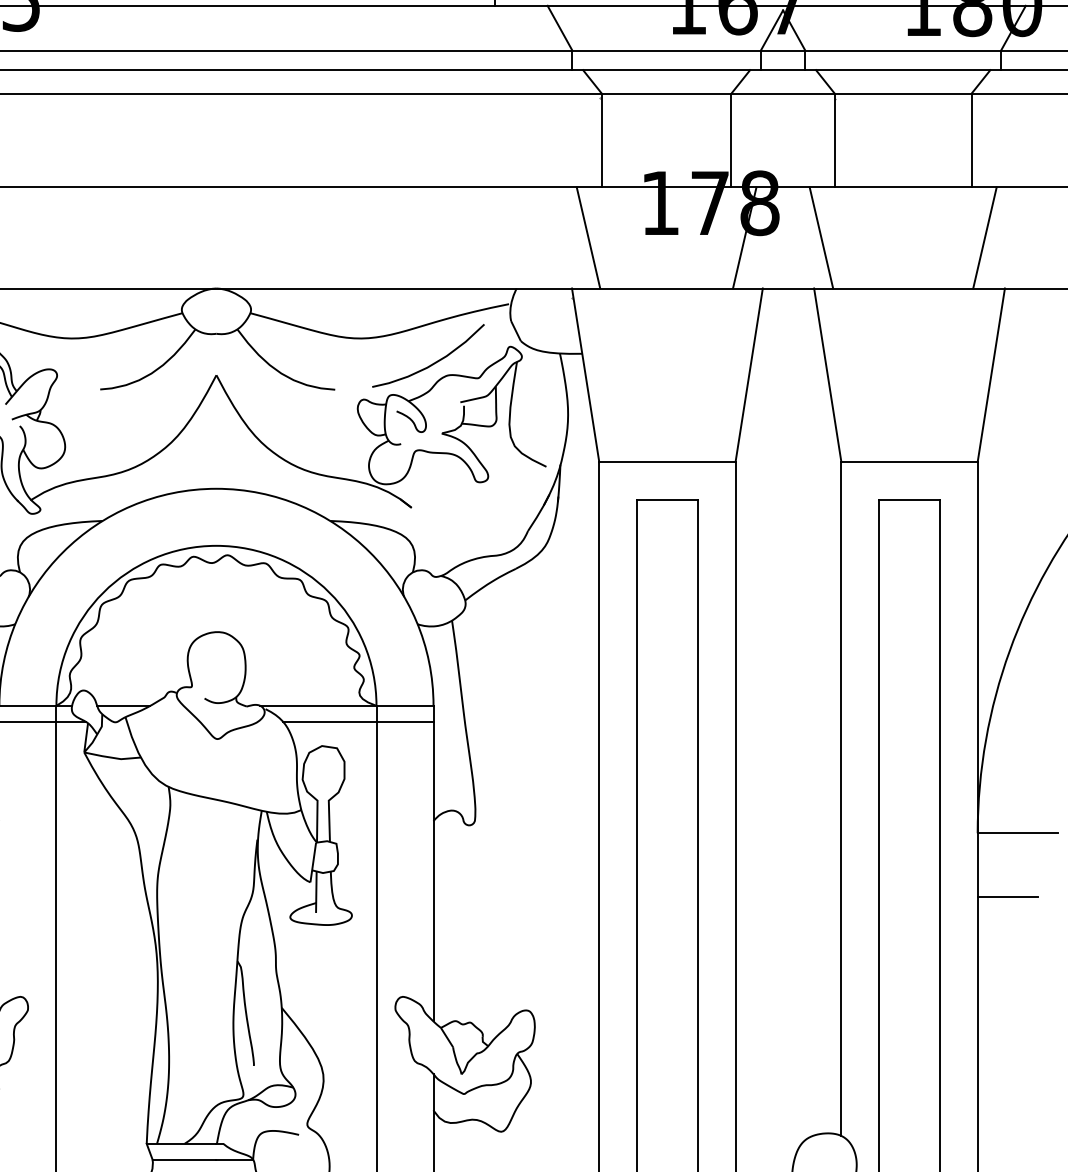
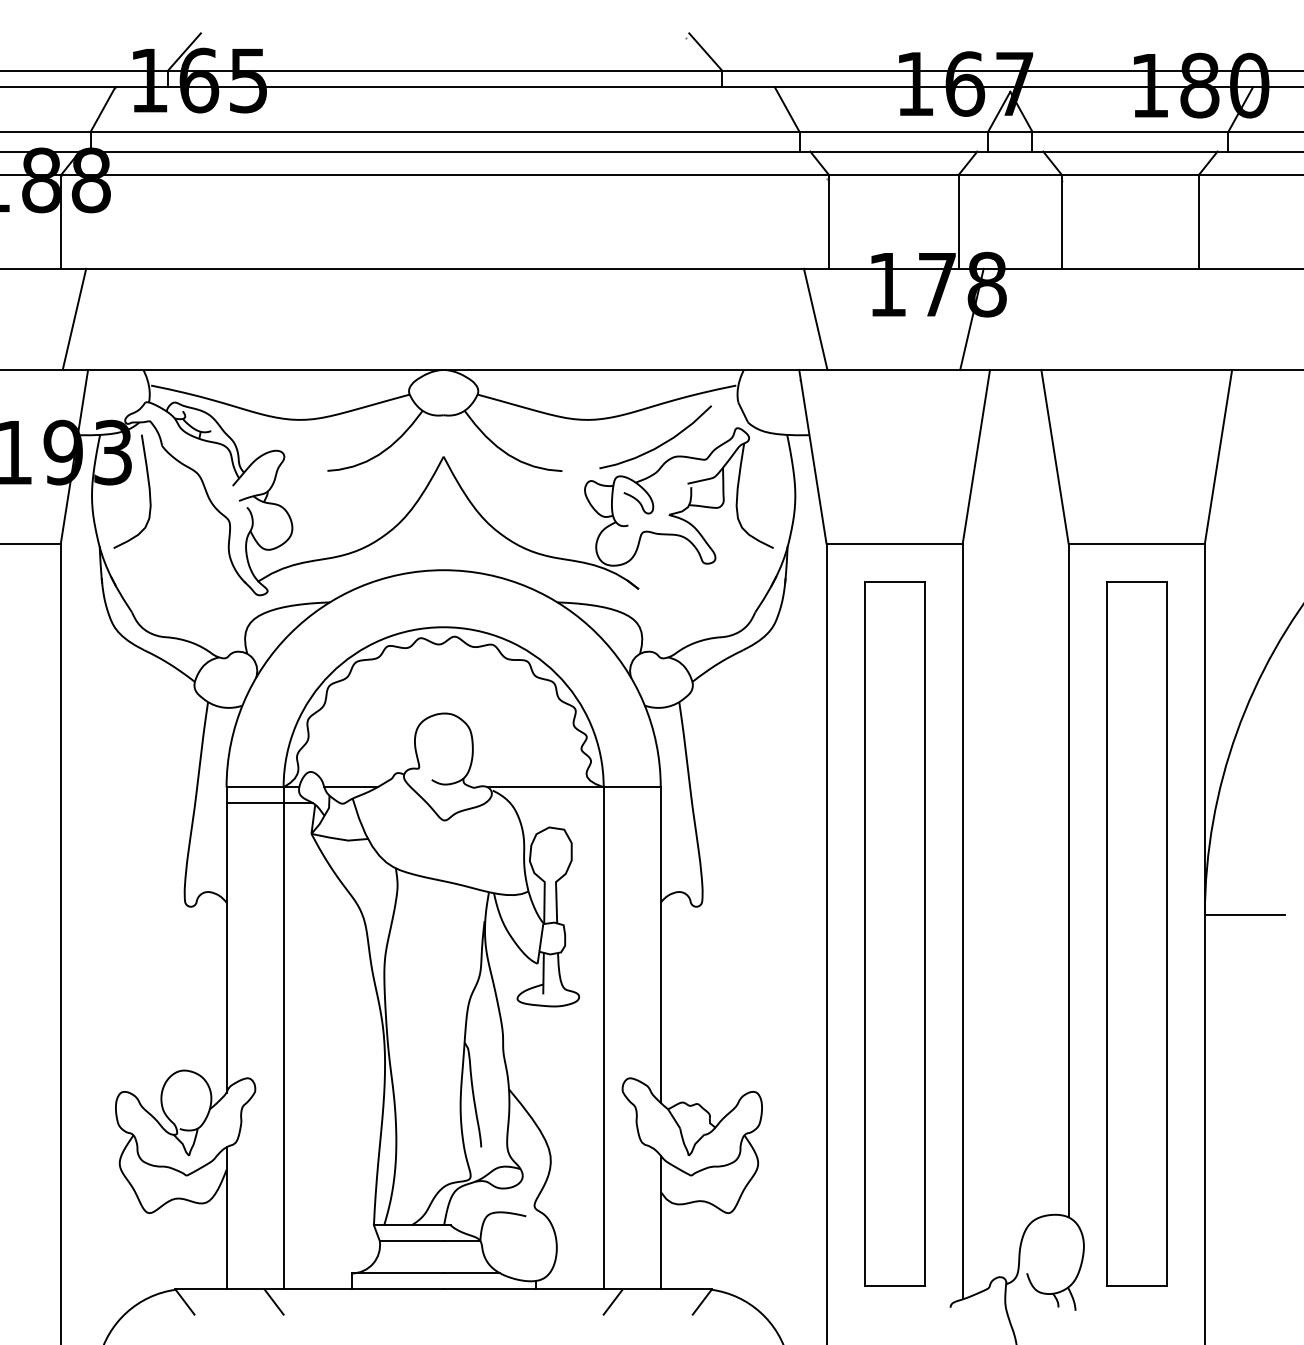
line: (821, 237) -> (1048, 318), removed
line: (984, 237) -> (1211, 318), removed
line: (358, 722) -> (585, 803), removed
line: (1007, 897) -> (1234, 978), removed

